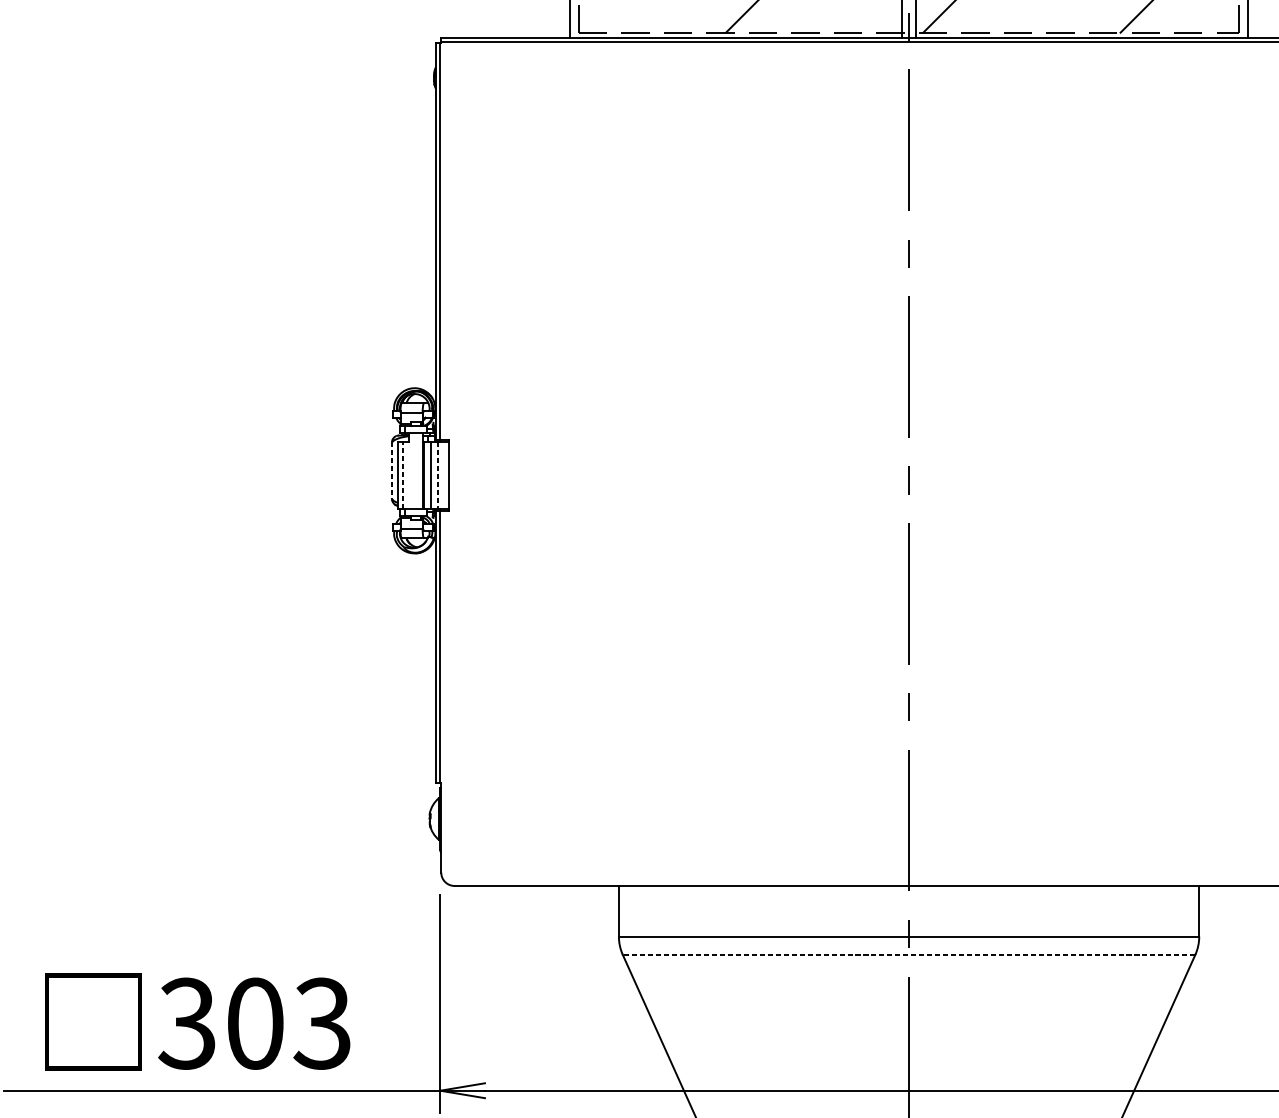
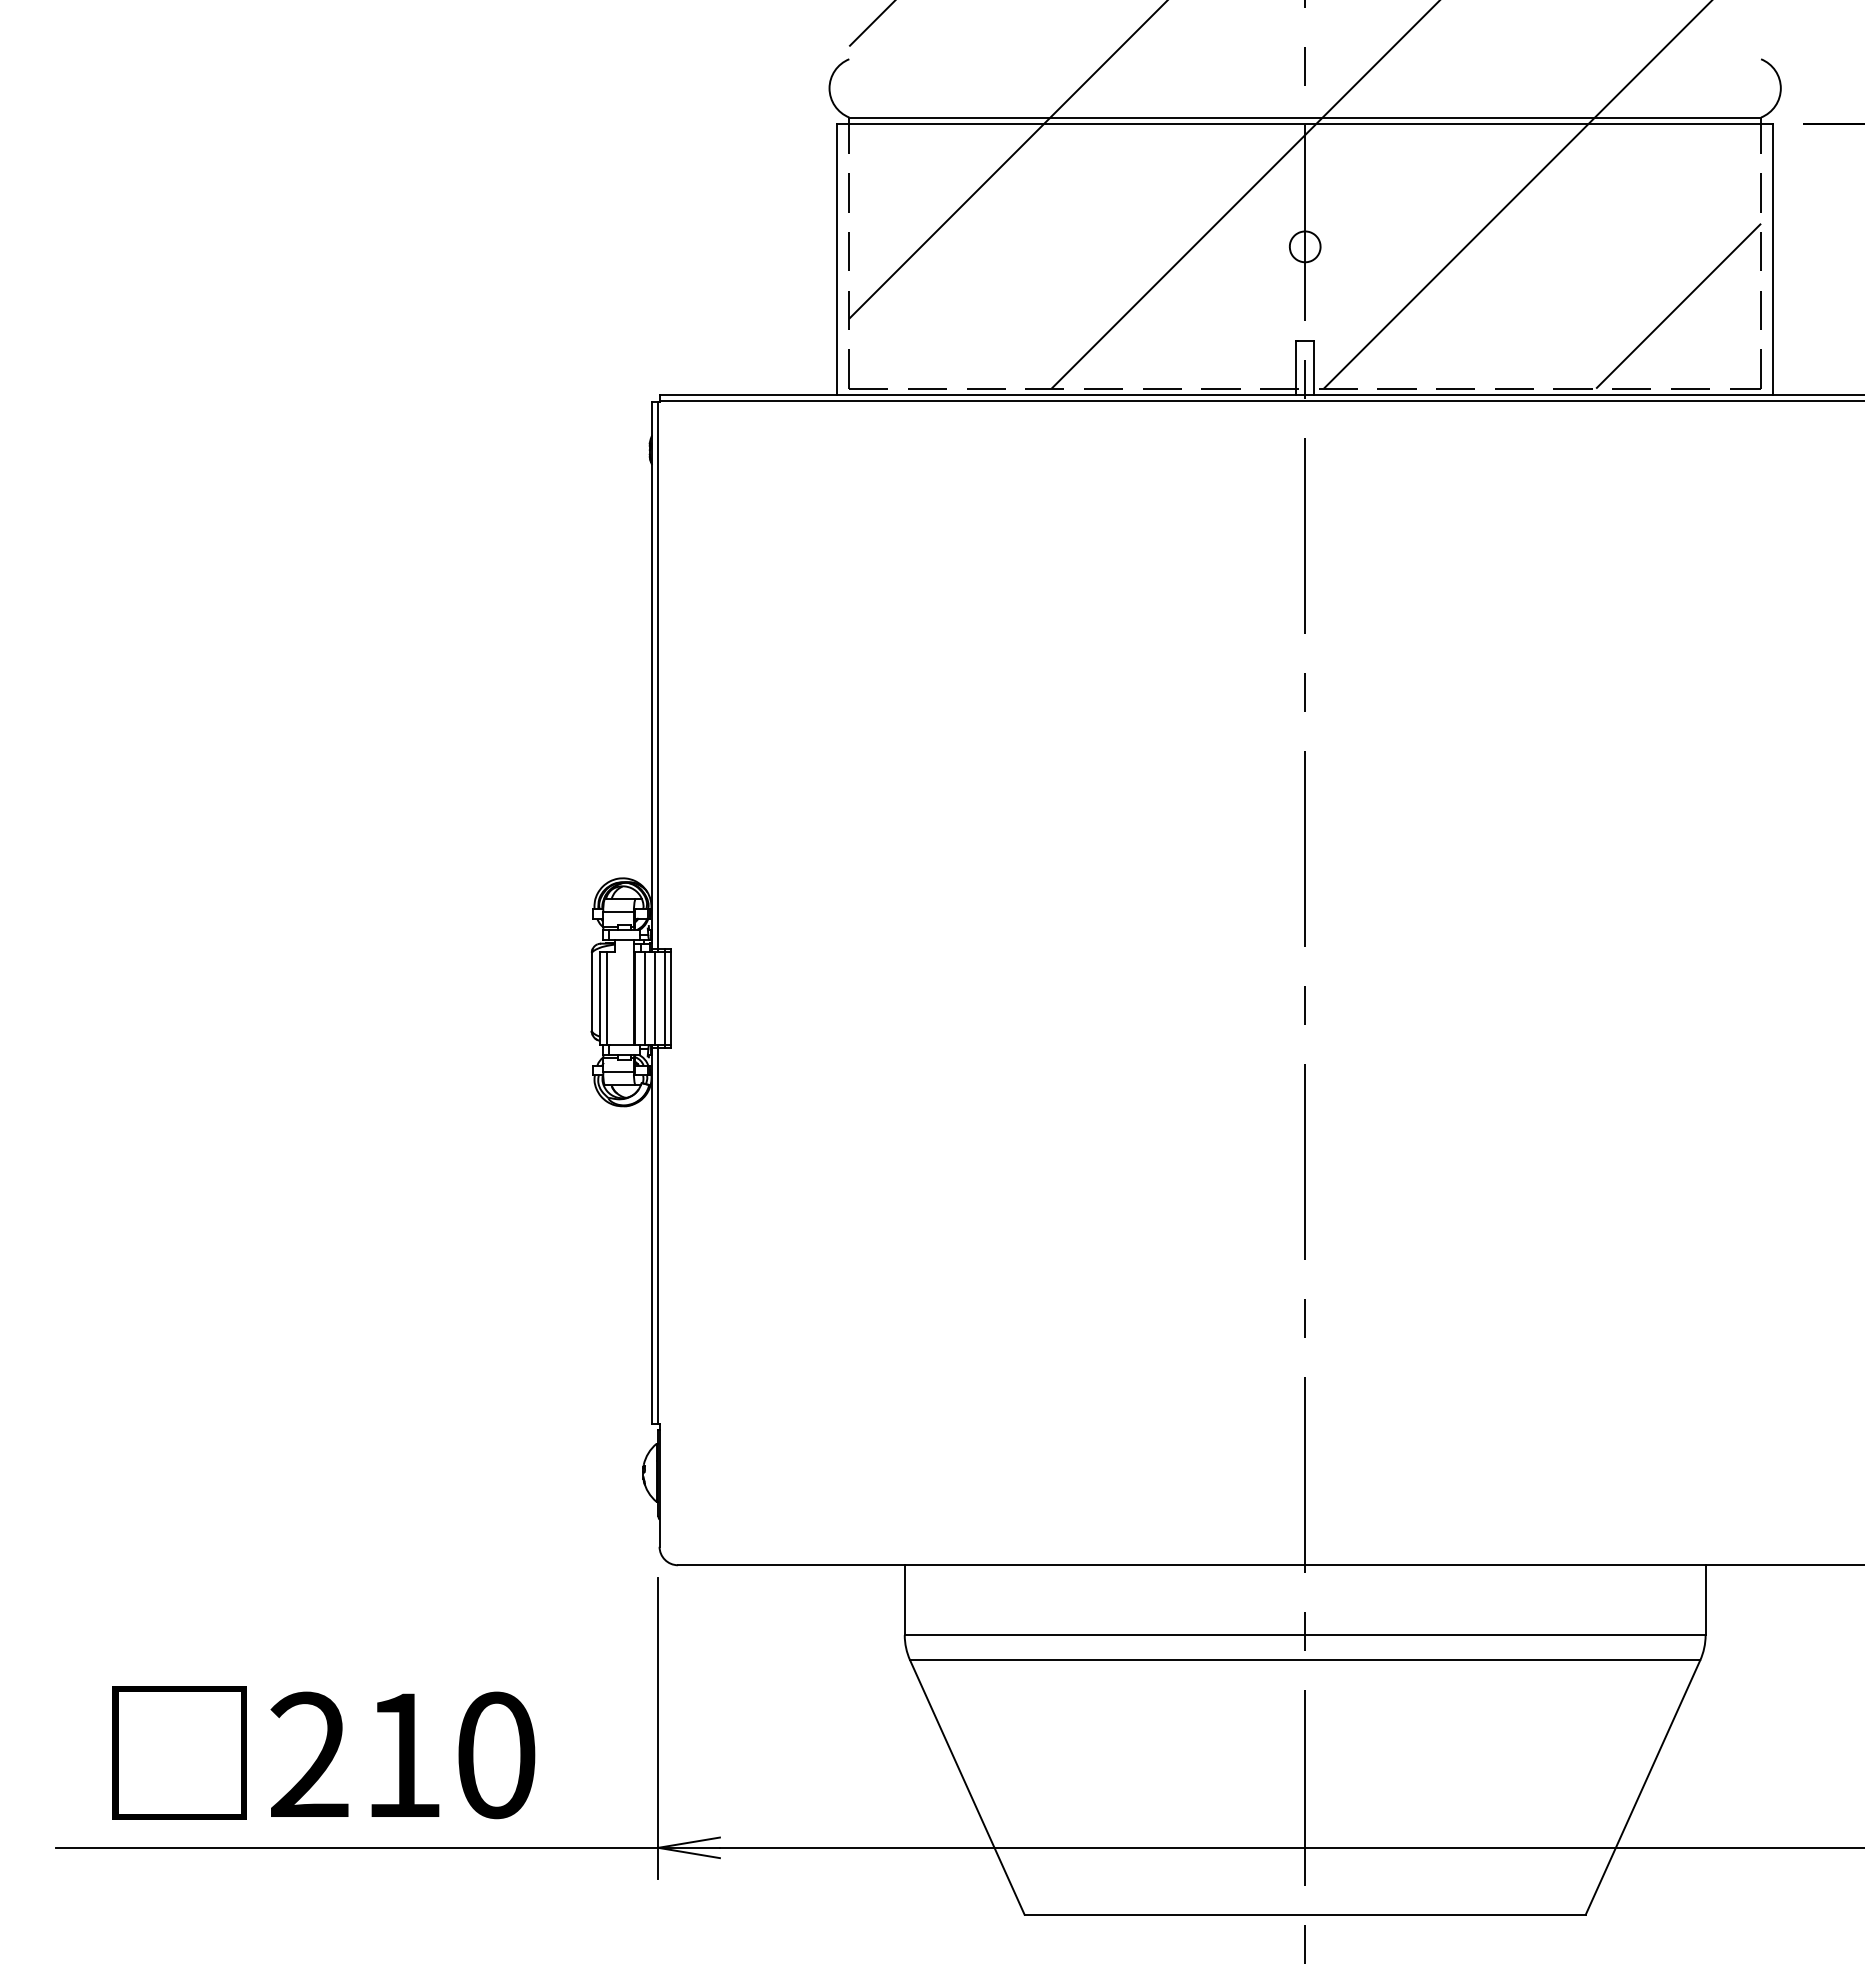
line: (391, 470) -> (591, 992), dashed -> solid
line: (402, 474) -> (606, 997), dashed -> solid
line: (438, 475) -> (655, 998), dashed -> solid
line: (444, 475) -> (664, 998), added
line: (908, 954) -> (1304, 1660), dashed -> solid
text: (254, 1023) -> (401, 1755), 303 -> 210

